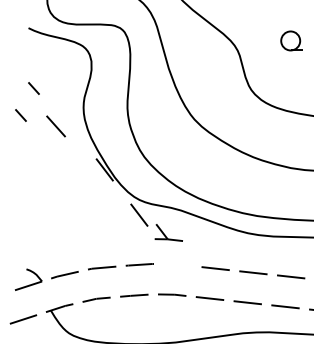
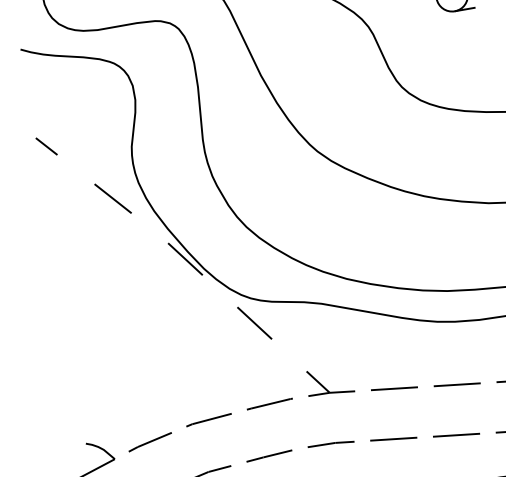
line: (20, 115) -> (32, 194), removed
line: (55, 126) -> (112, 198), moved
part: (168, 232) -> (329, 381), moved

